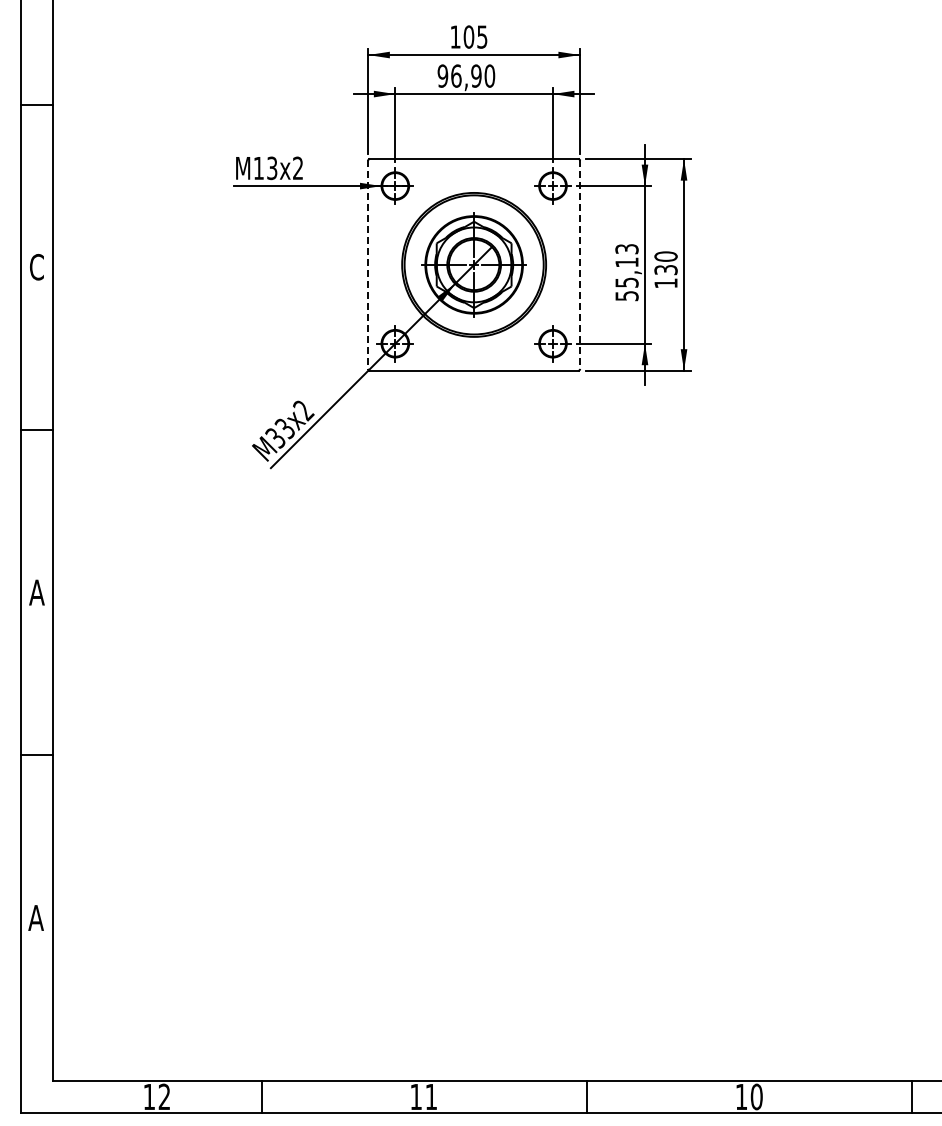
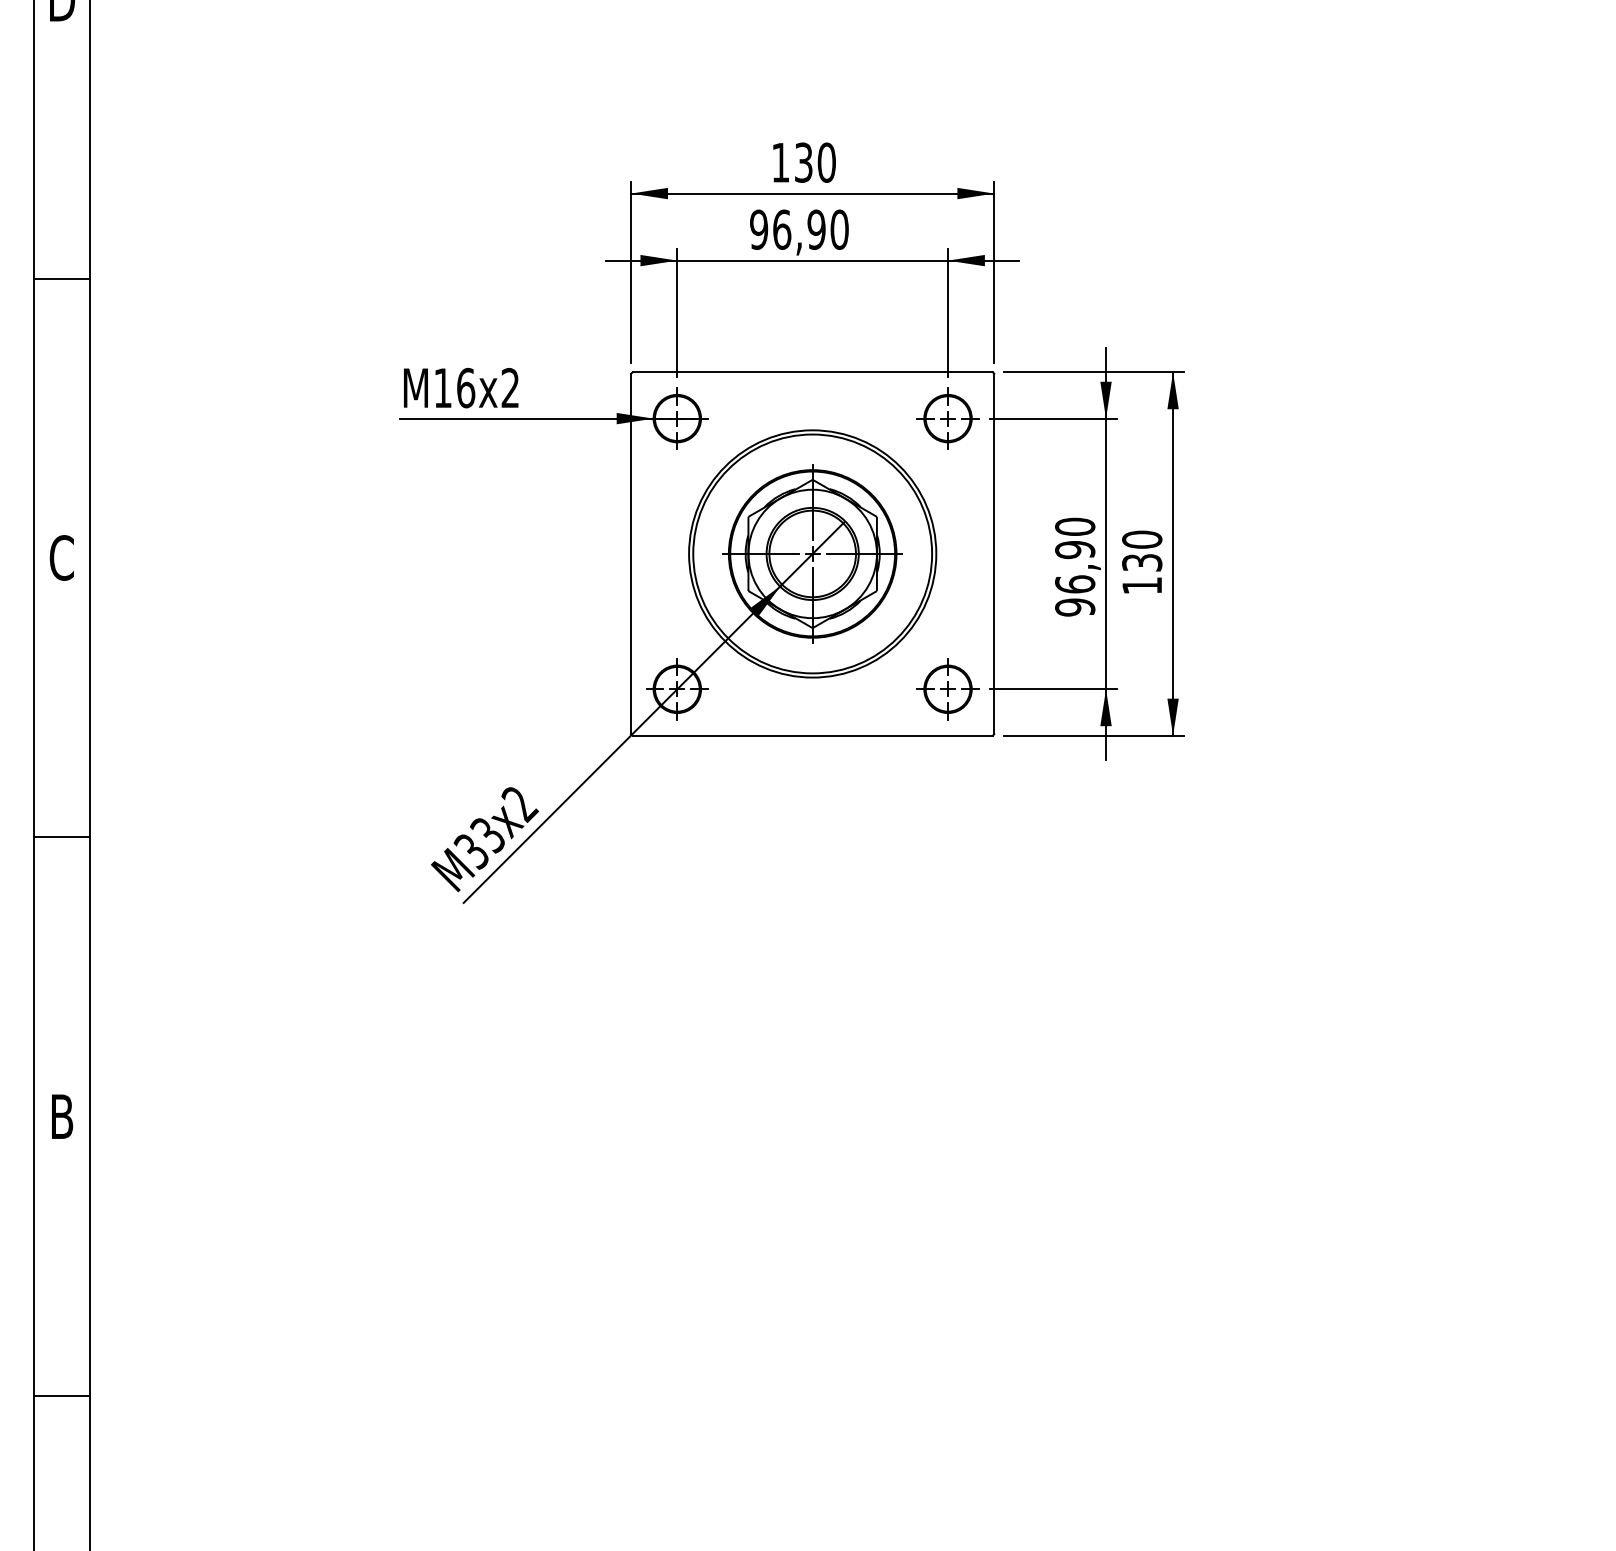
text: (475, 36) -> (815, 161), 105 -> 130
text: (272, 168) -> (466, 388), M13x2 -> M16x2
line: (368, 264) -> (631, 553), dashed -> solid
line: (579, 264) -> (993, 553), dashed -> solid
text: (626, 272) -> (1074, 566), 55,13 -> 96,90
text: (36, 592) -> (61, 1116), A -> B

